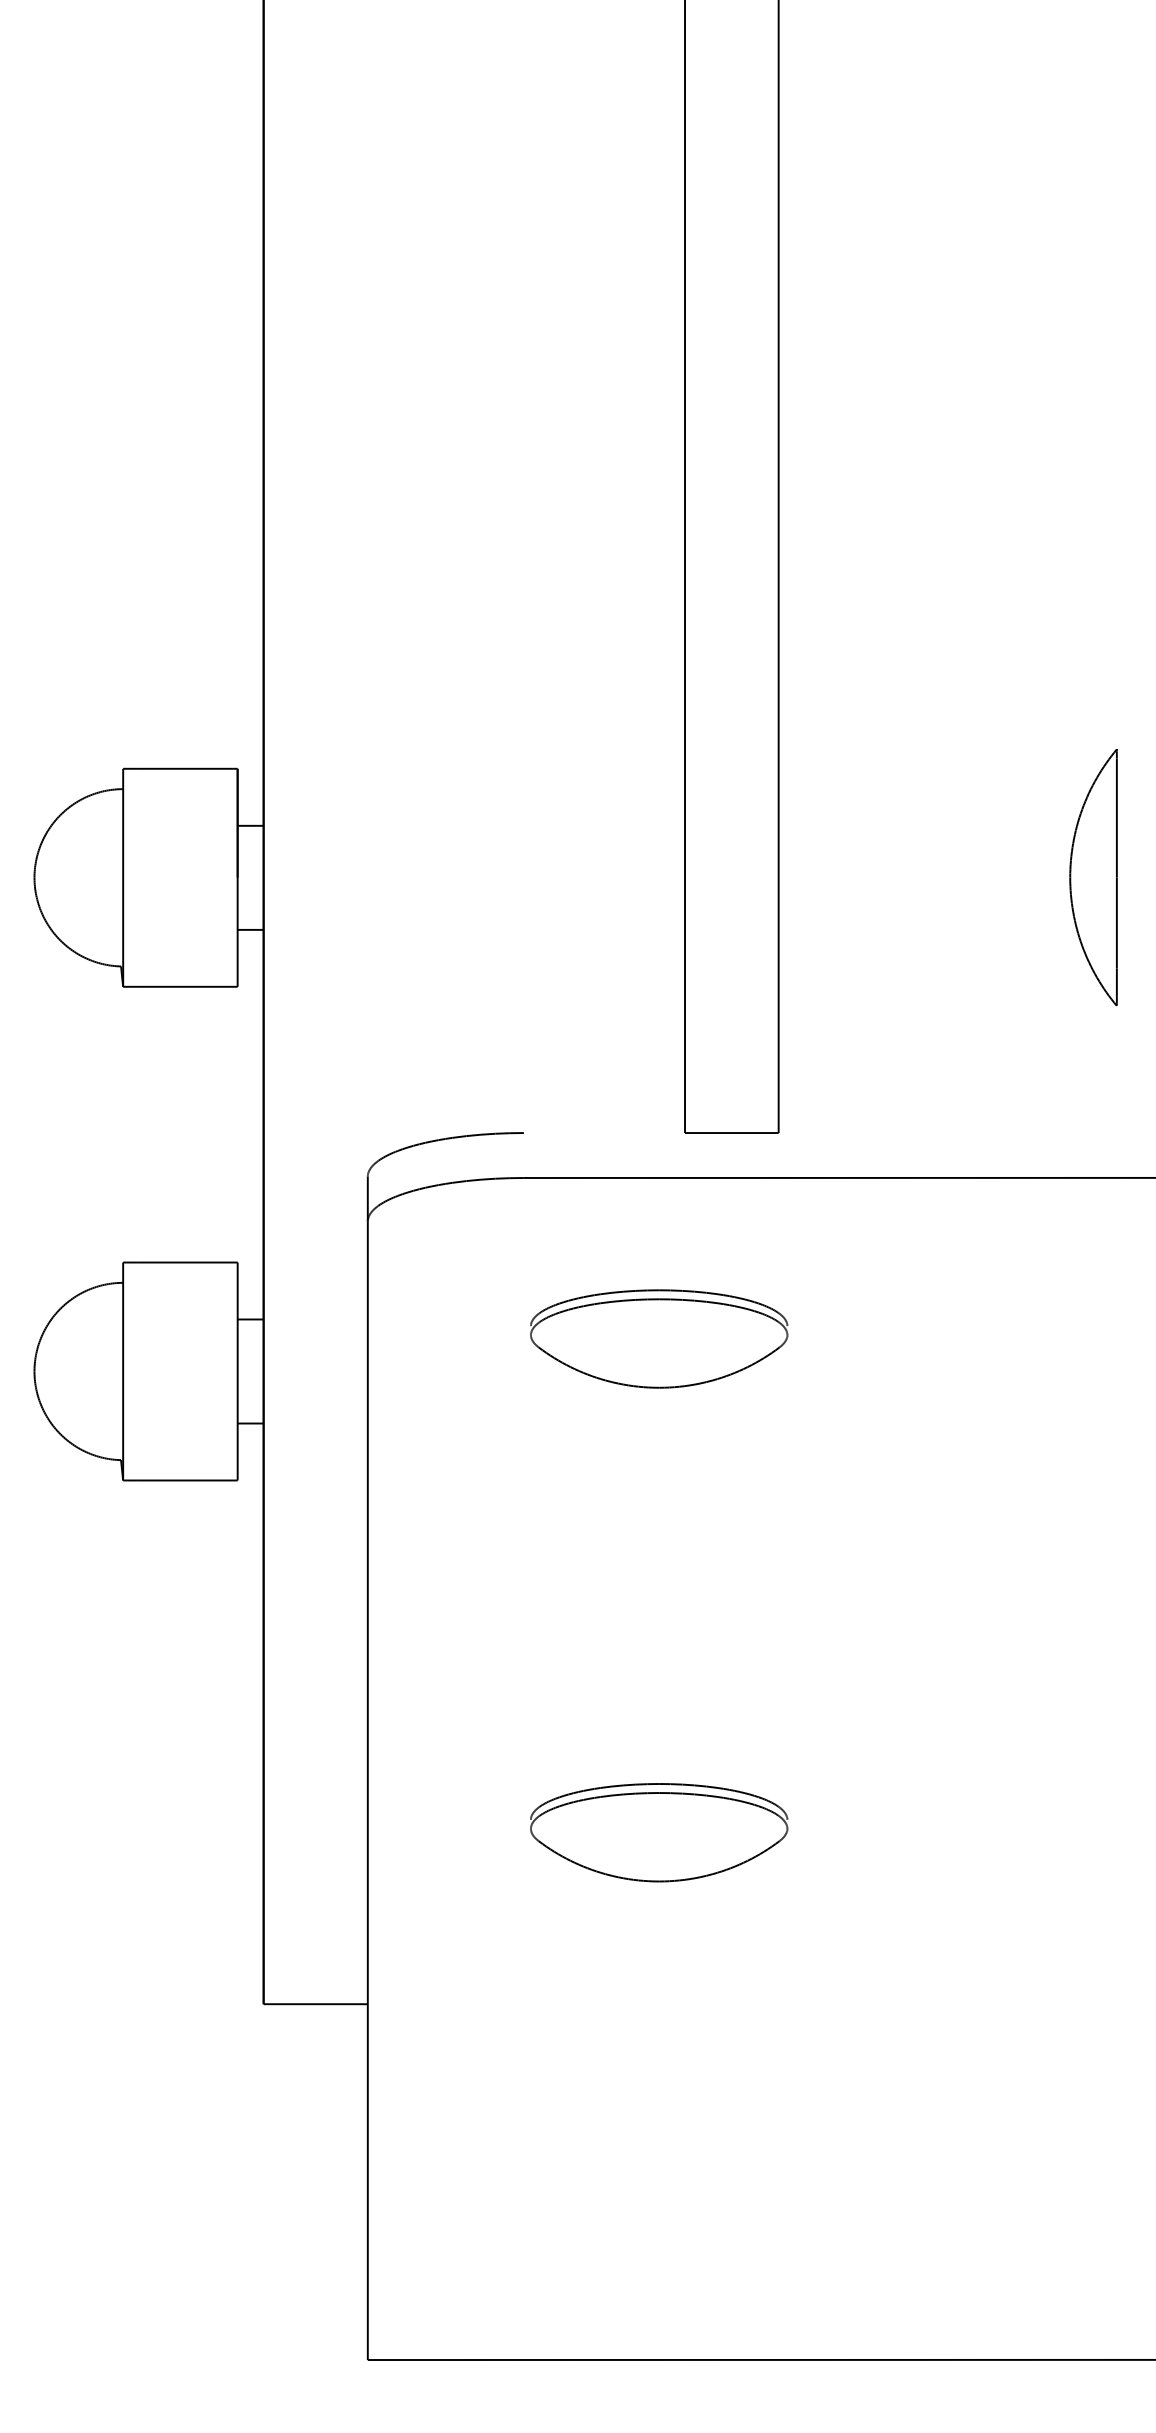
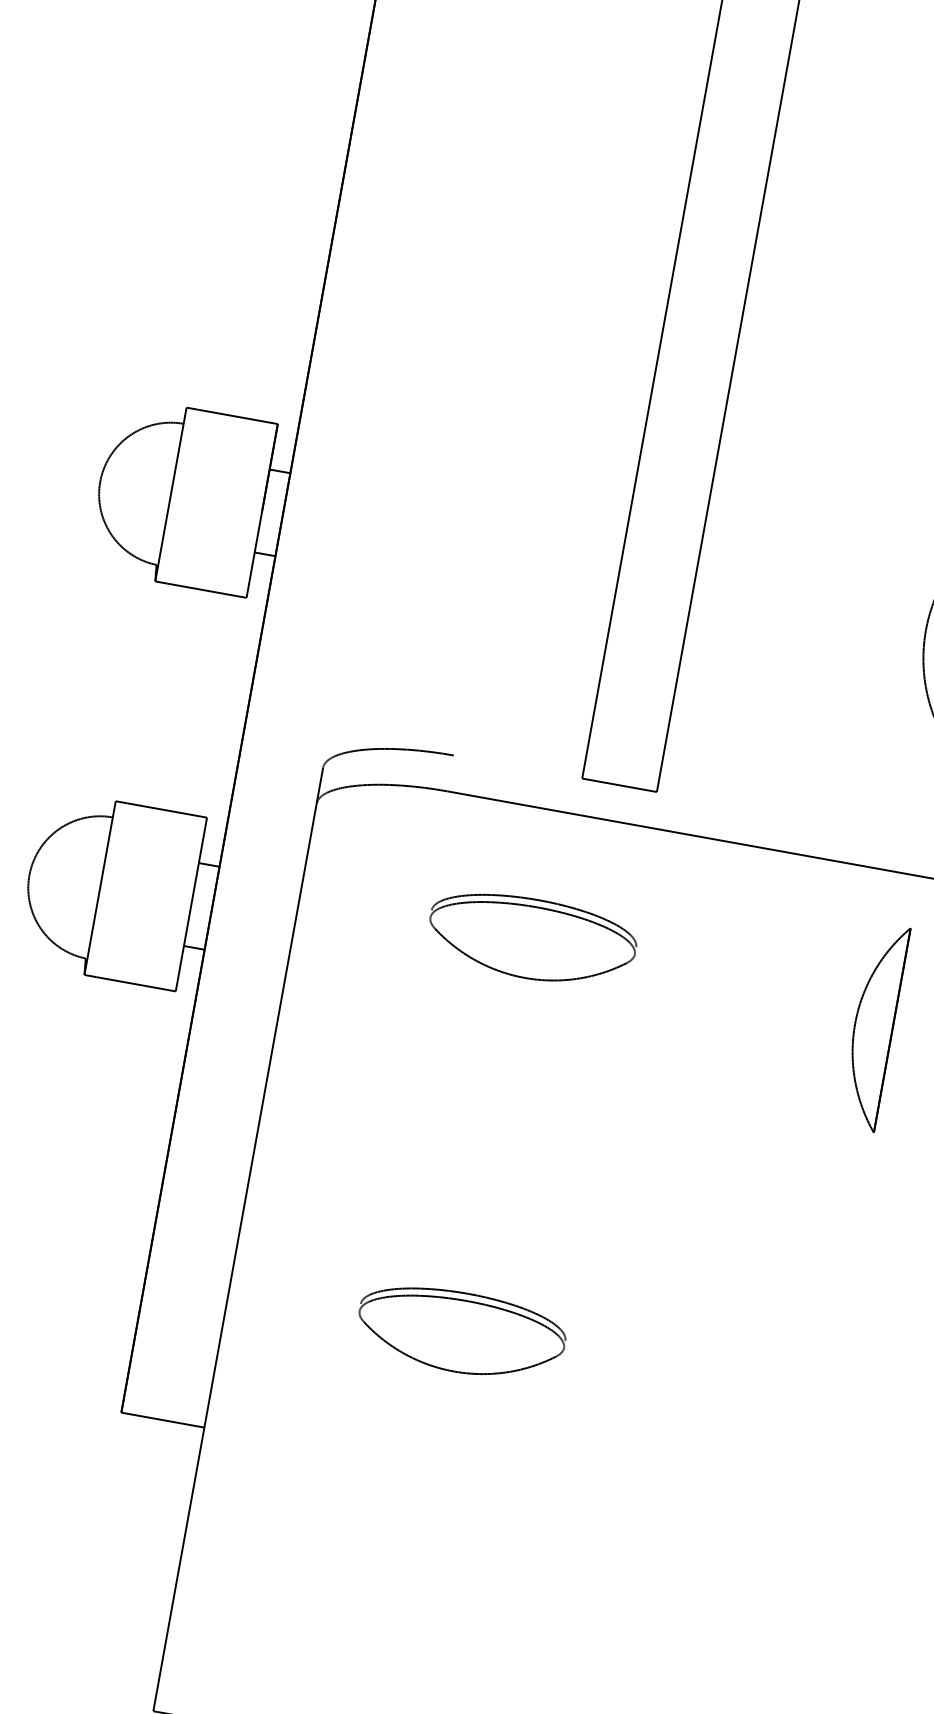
part: (1093, 1370) -> (873, 1026), added

